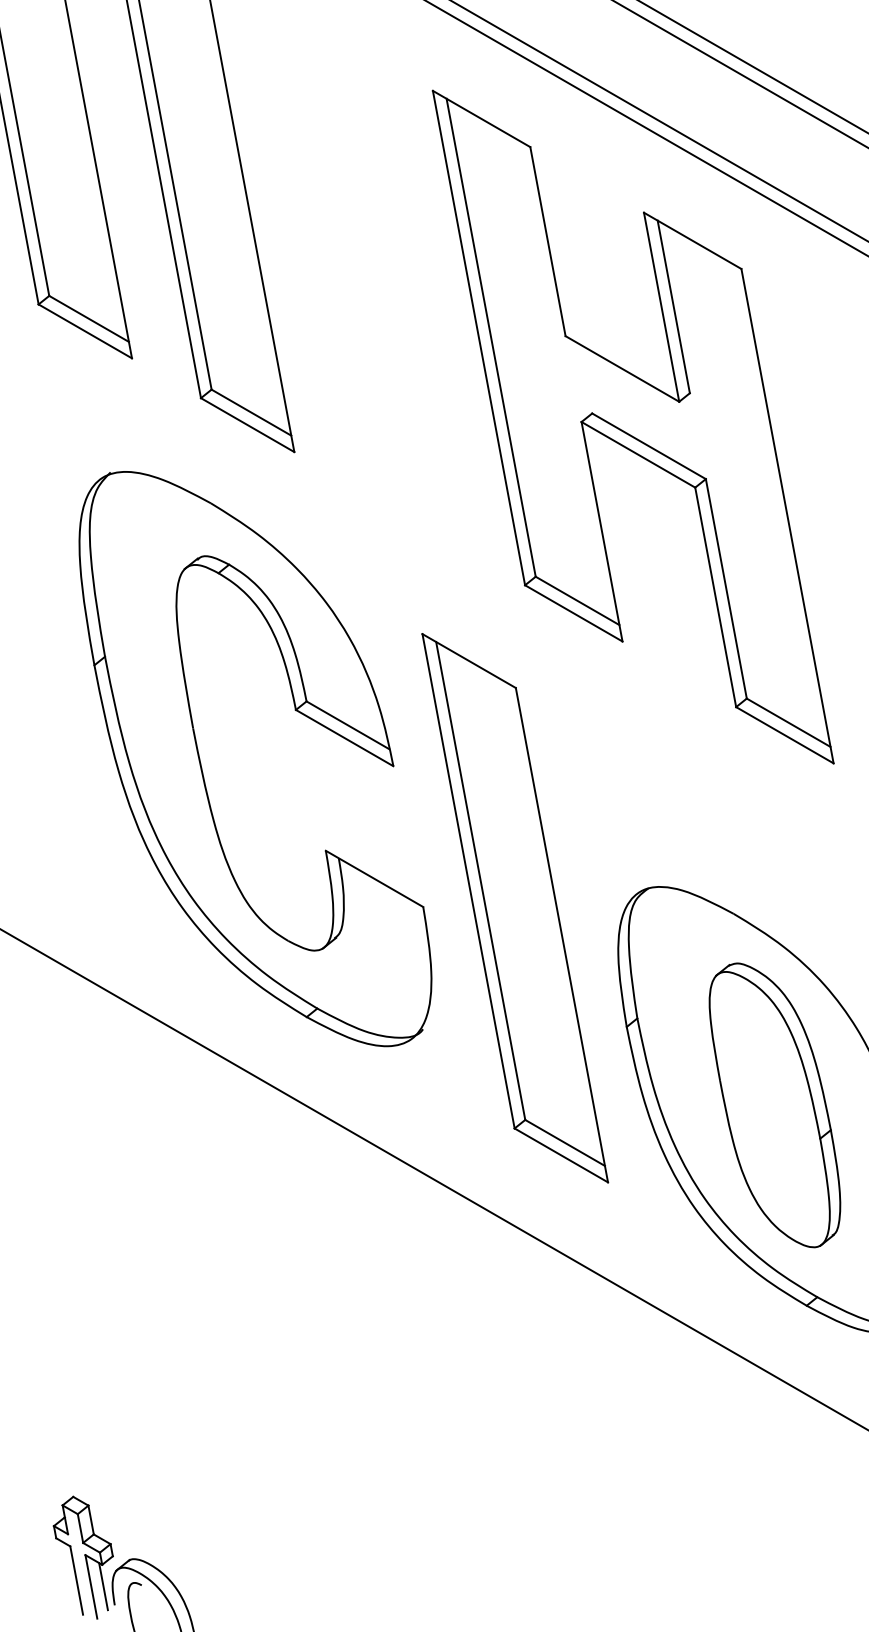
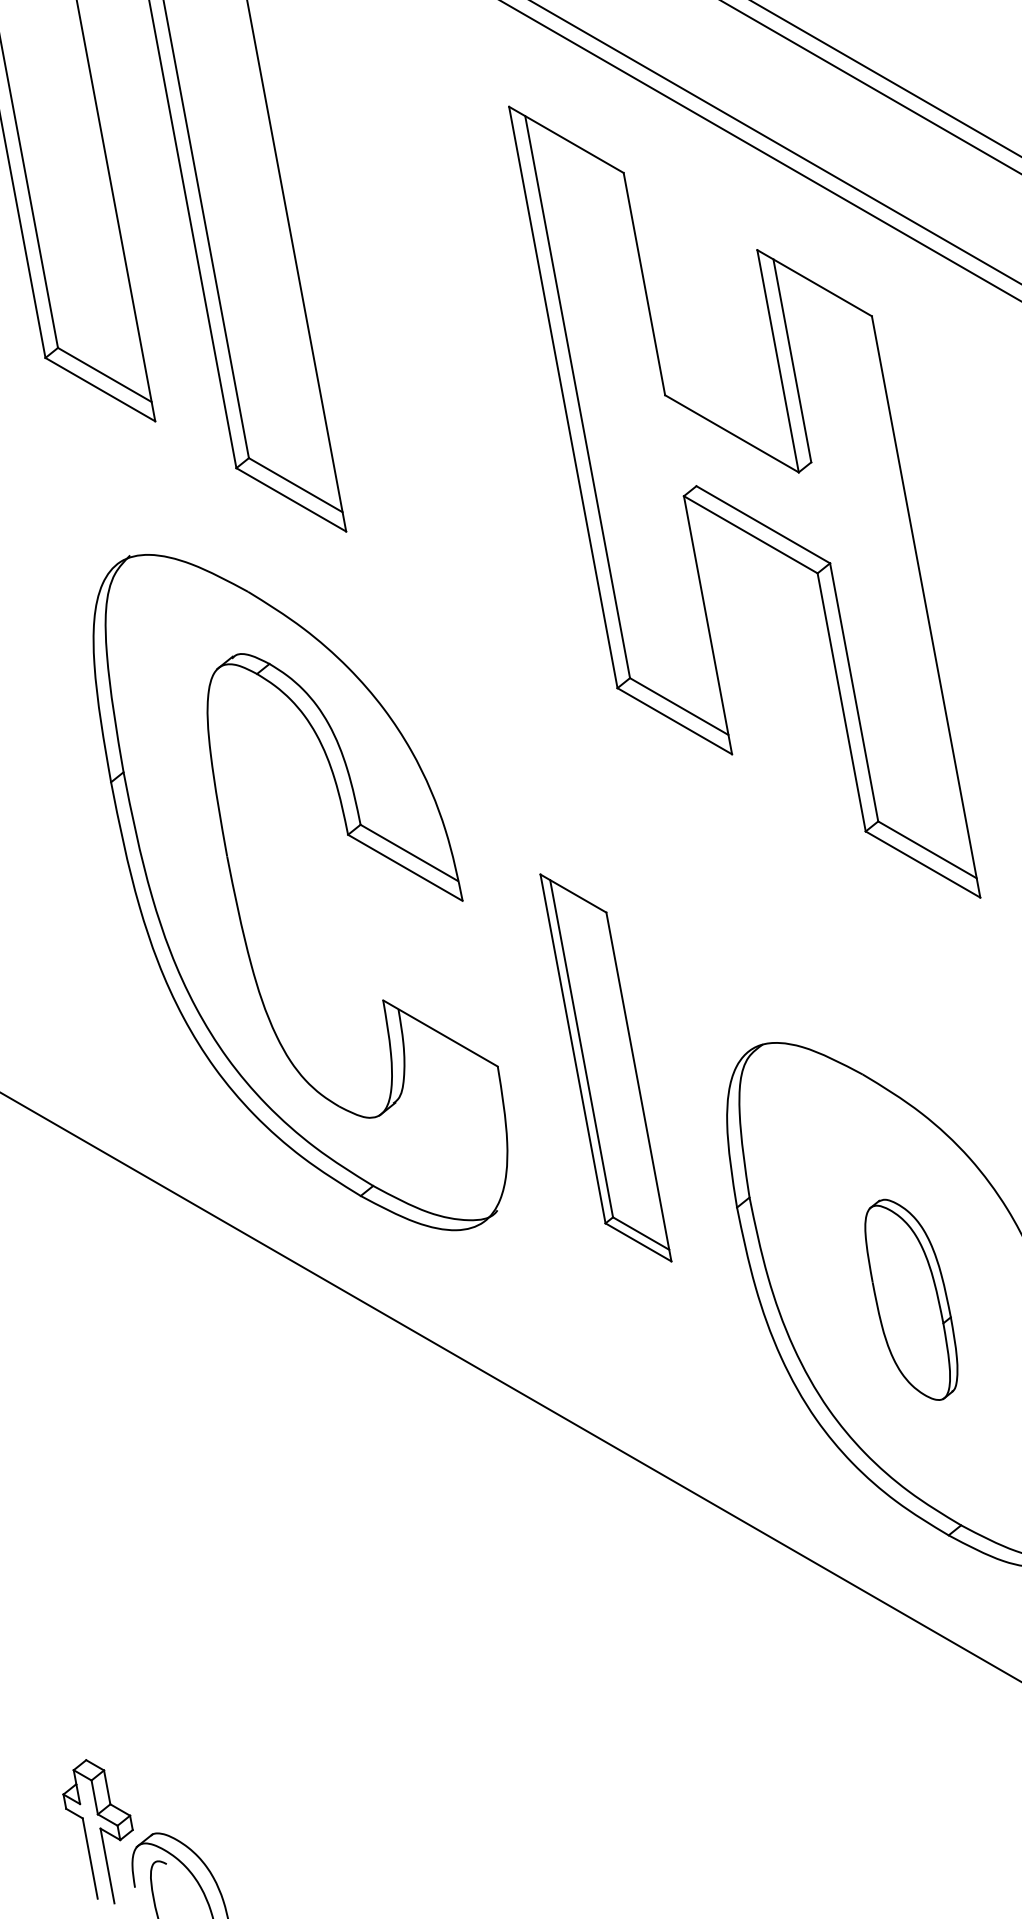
part: (514, 907) -> (605, 1067), size x0.6
part: (775, 1105) -> (911, 1299), size x0.6
line: (103, 1586) -> (121, 1865), removed

